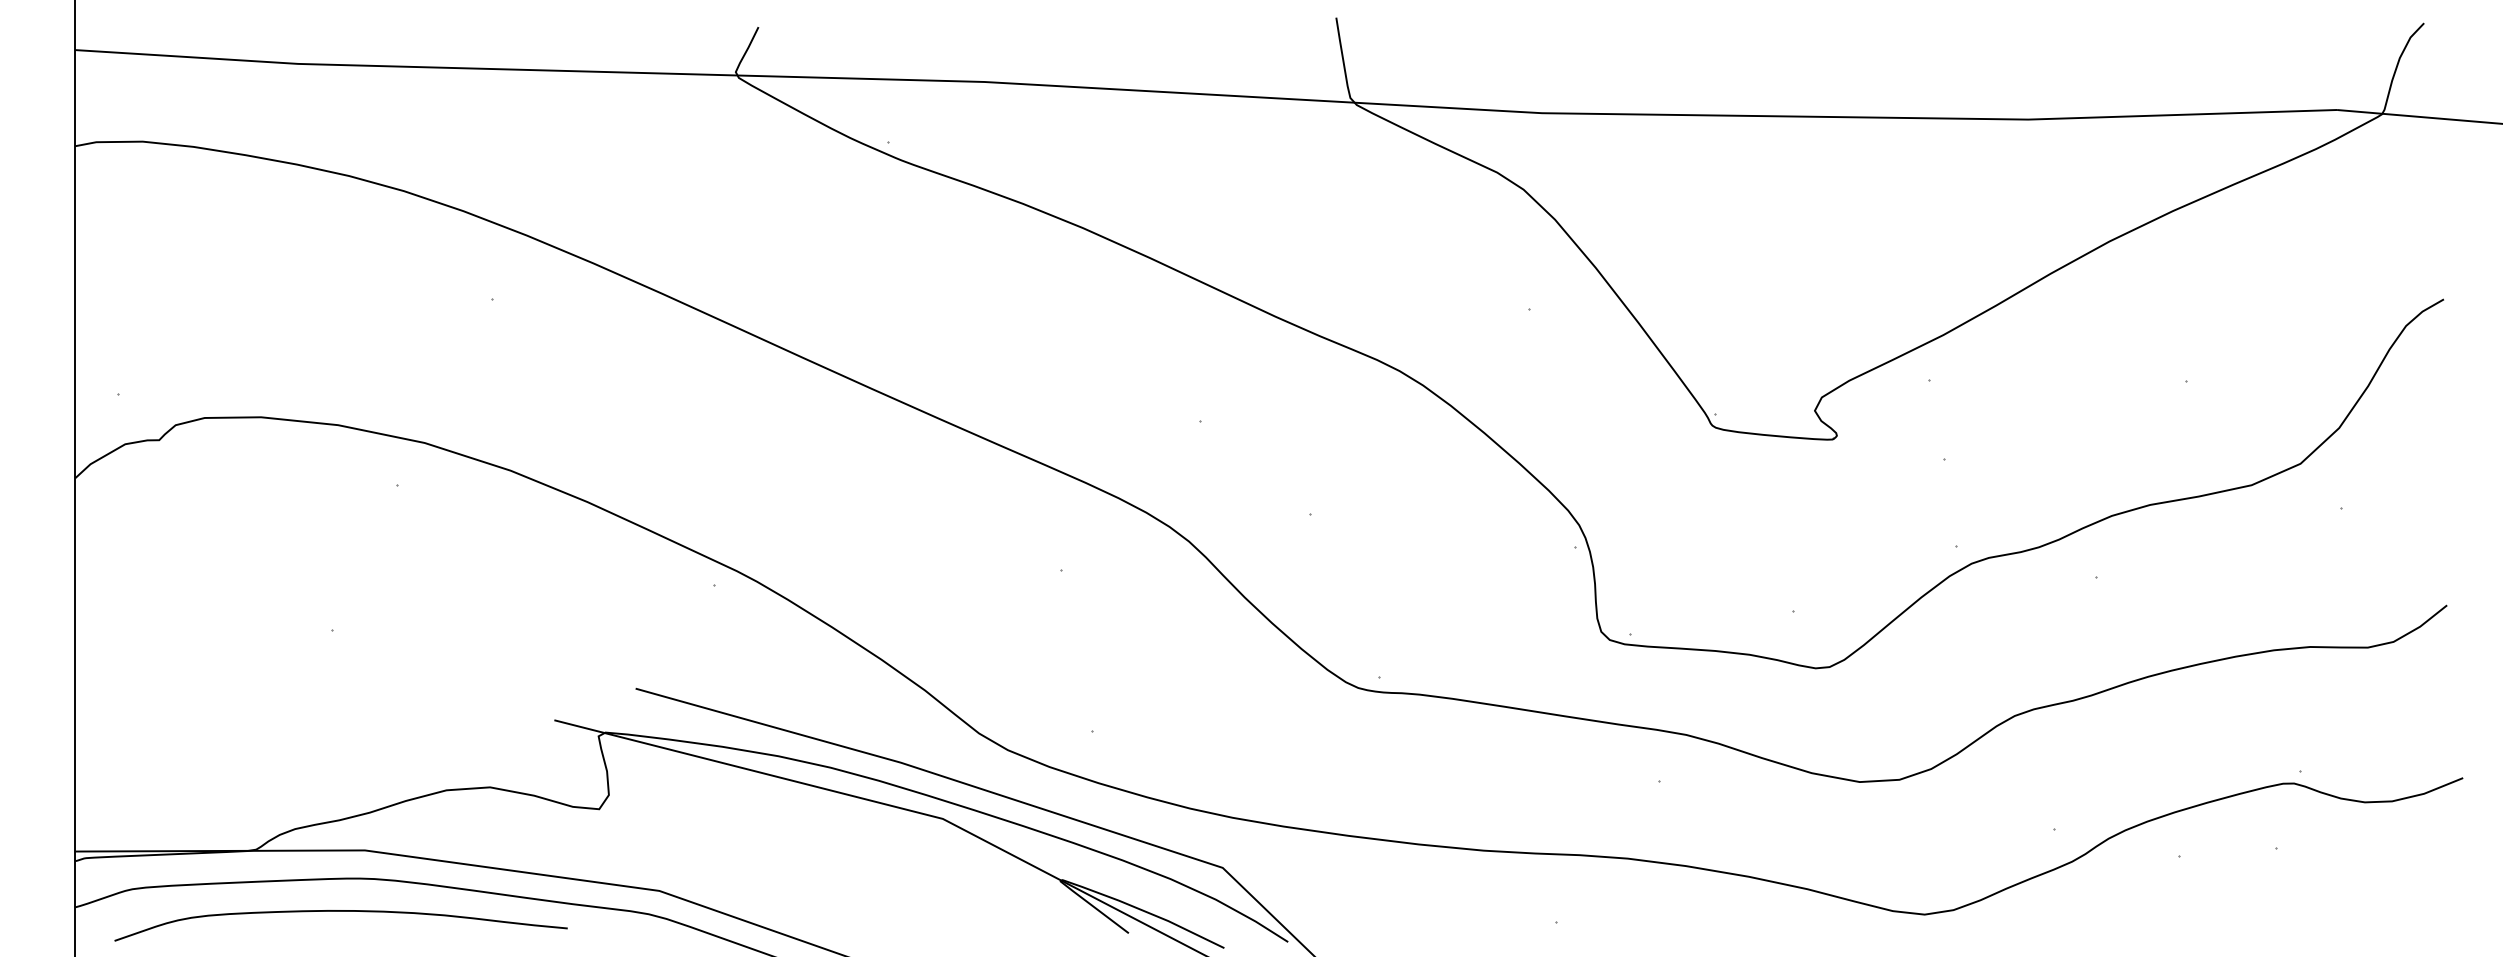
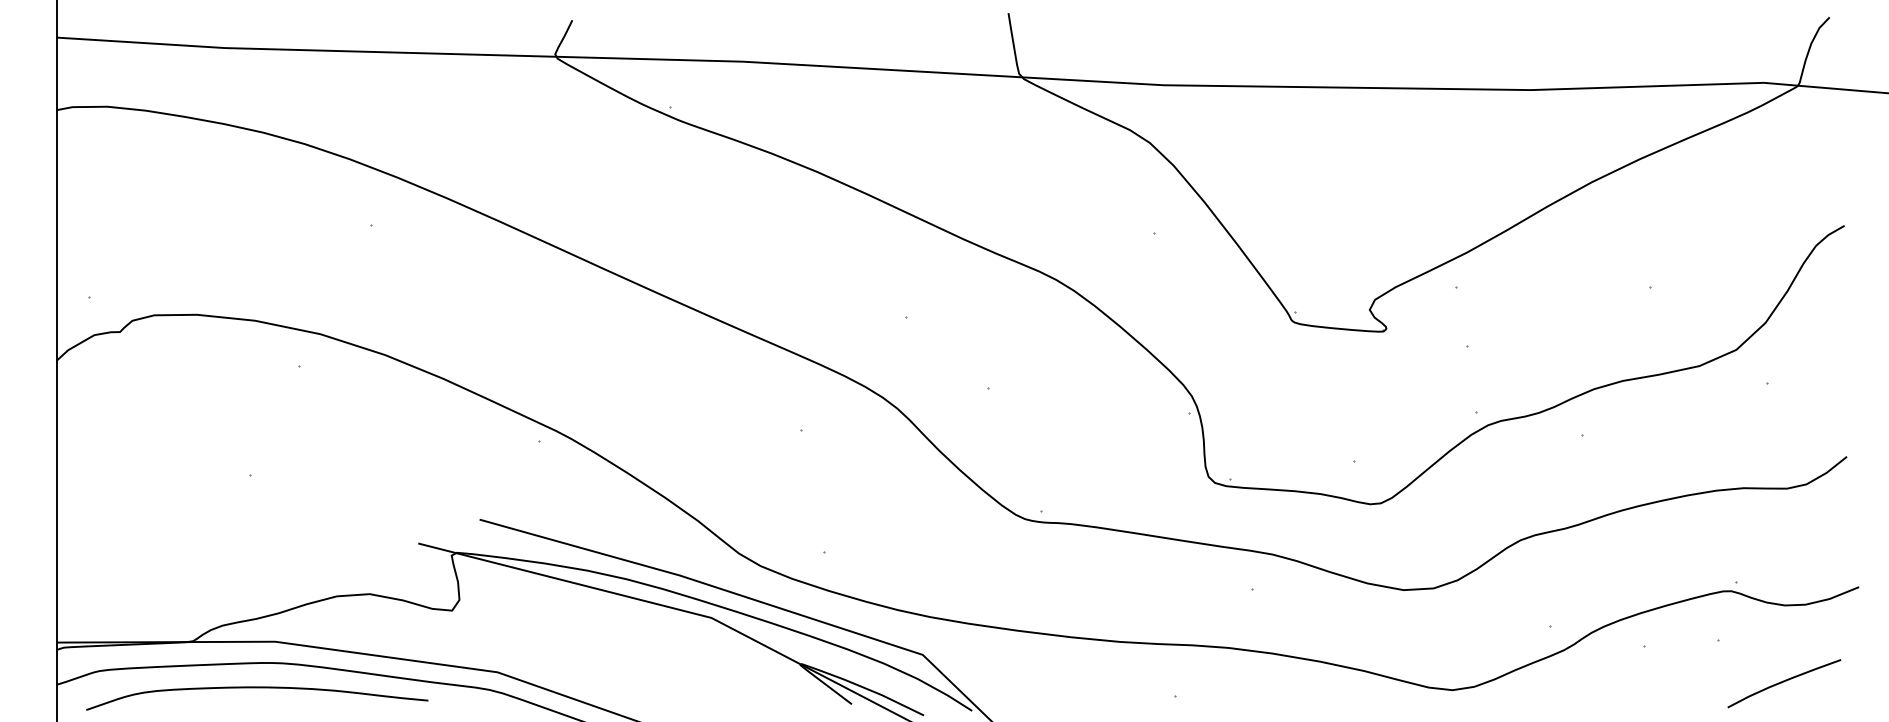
curve: (2364, 904) -> (1784, 682), added

